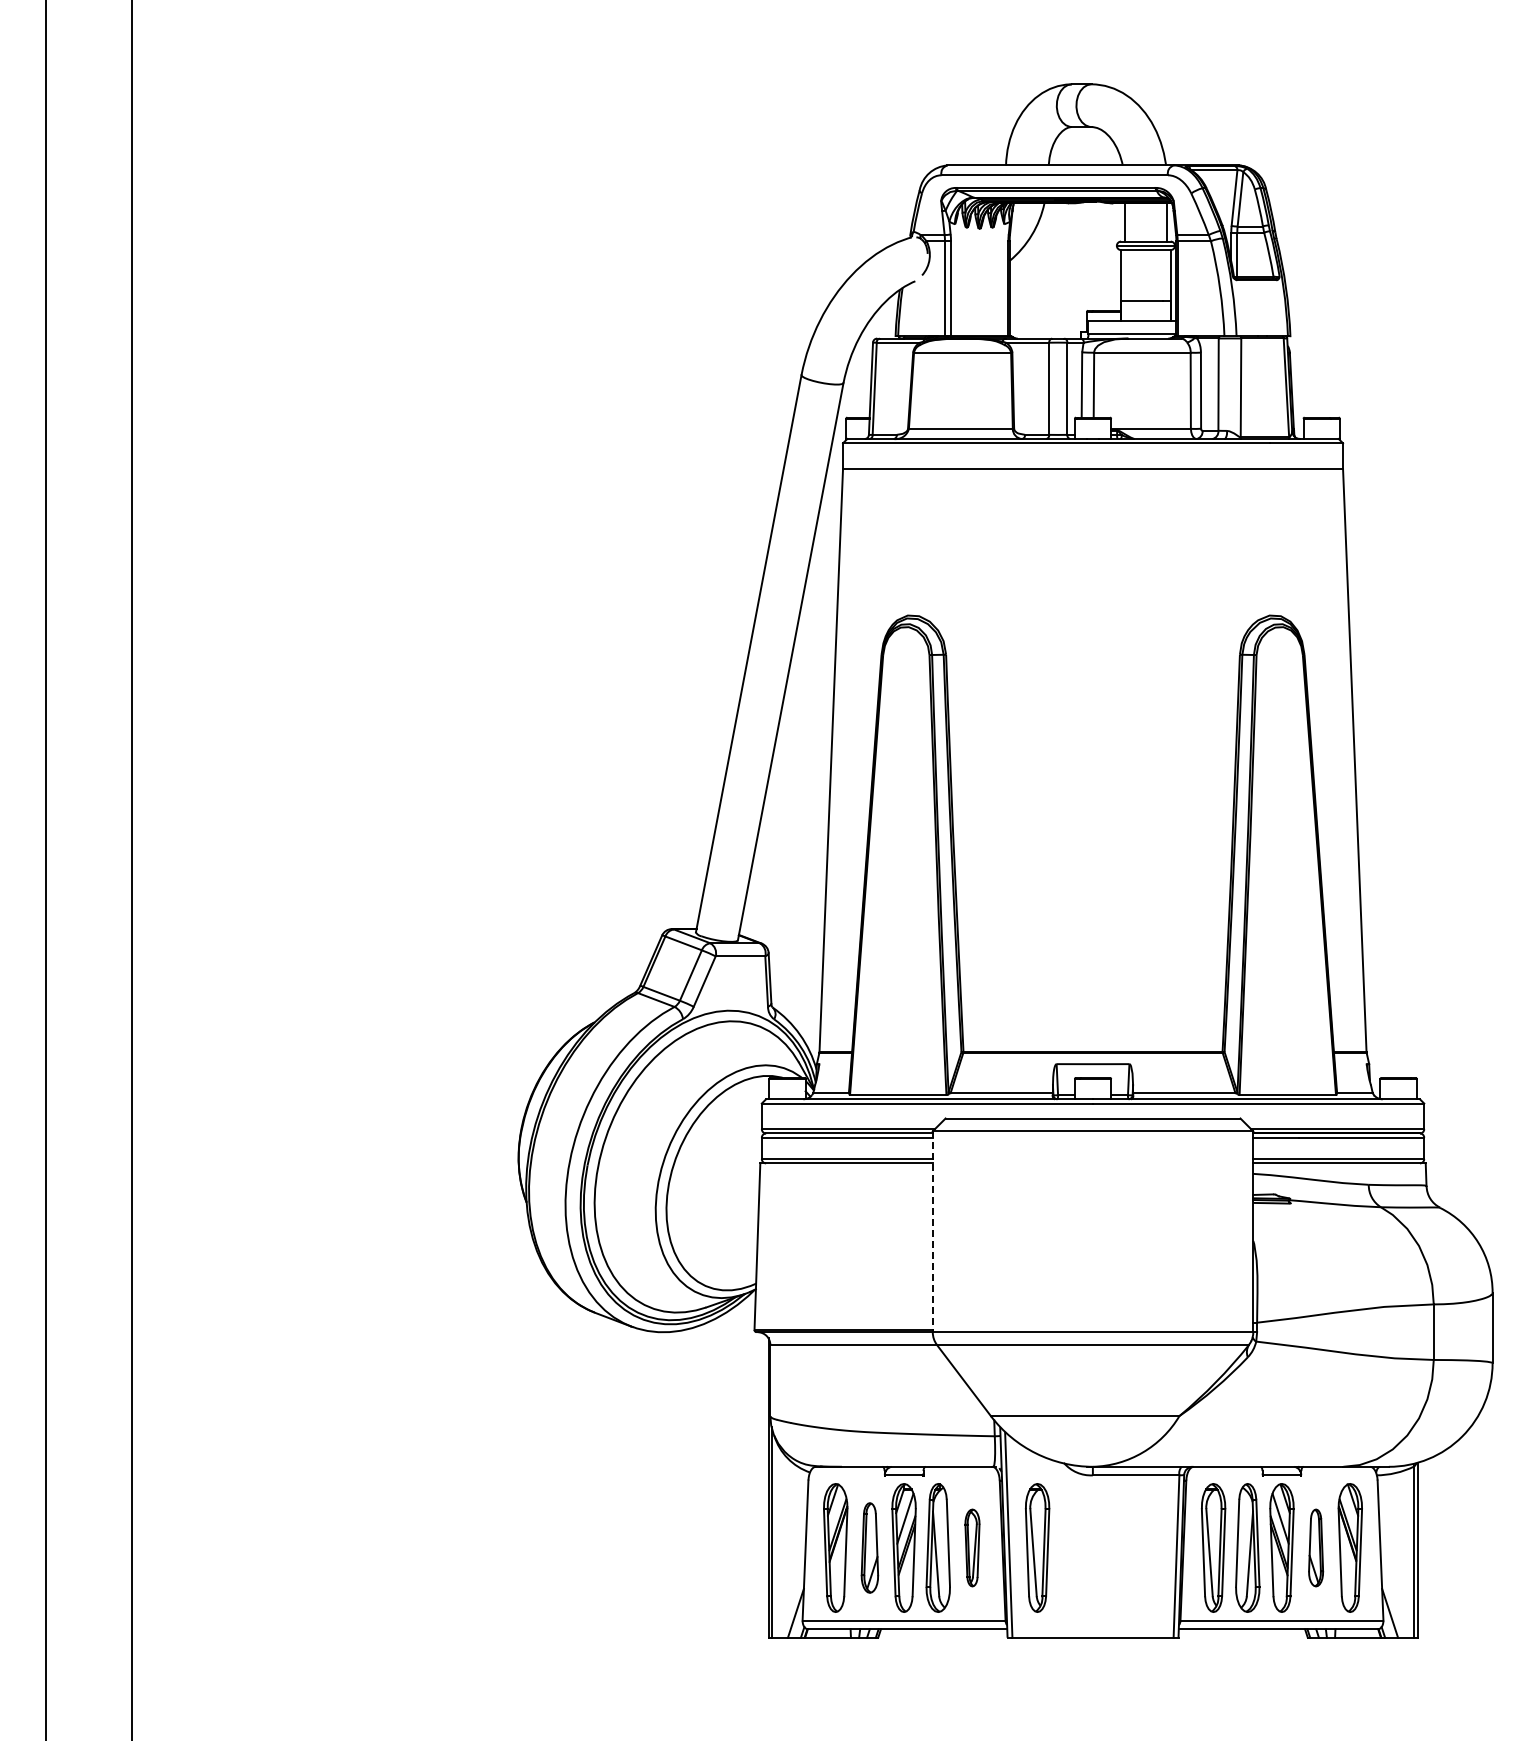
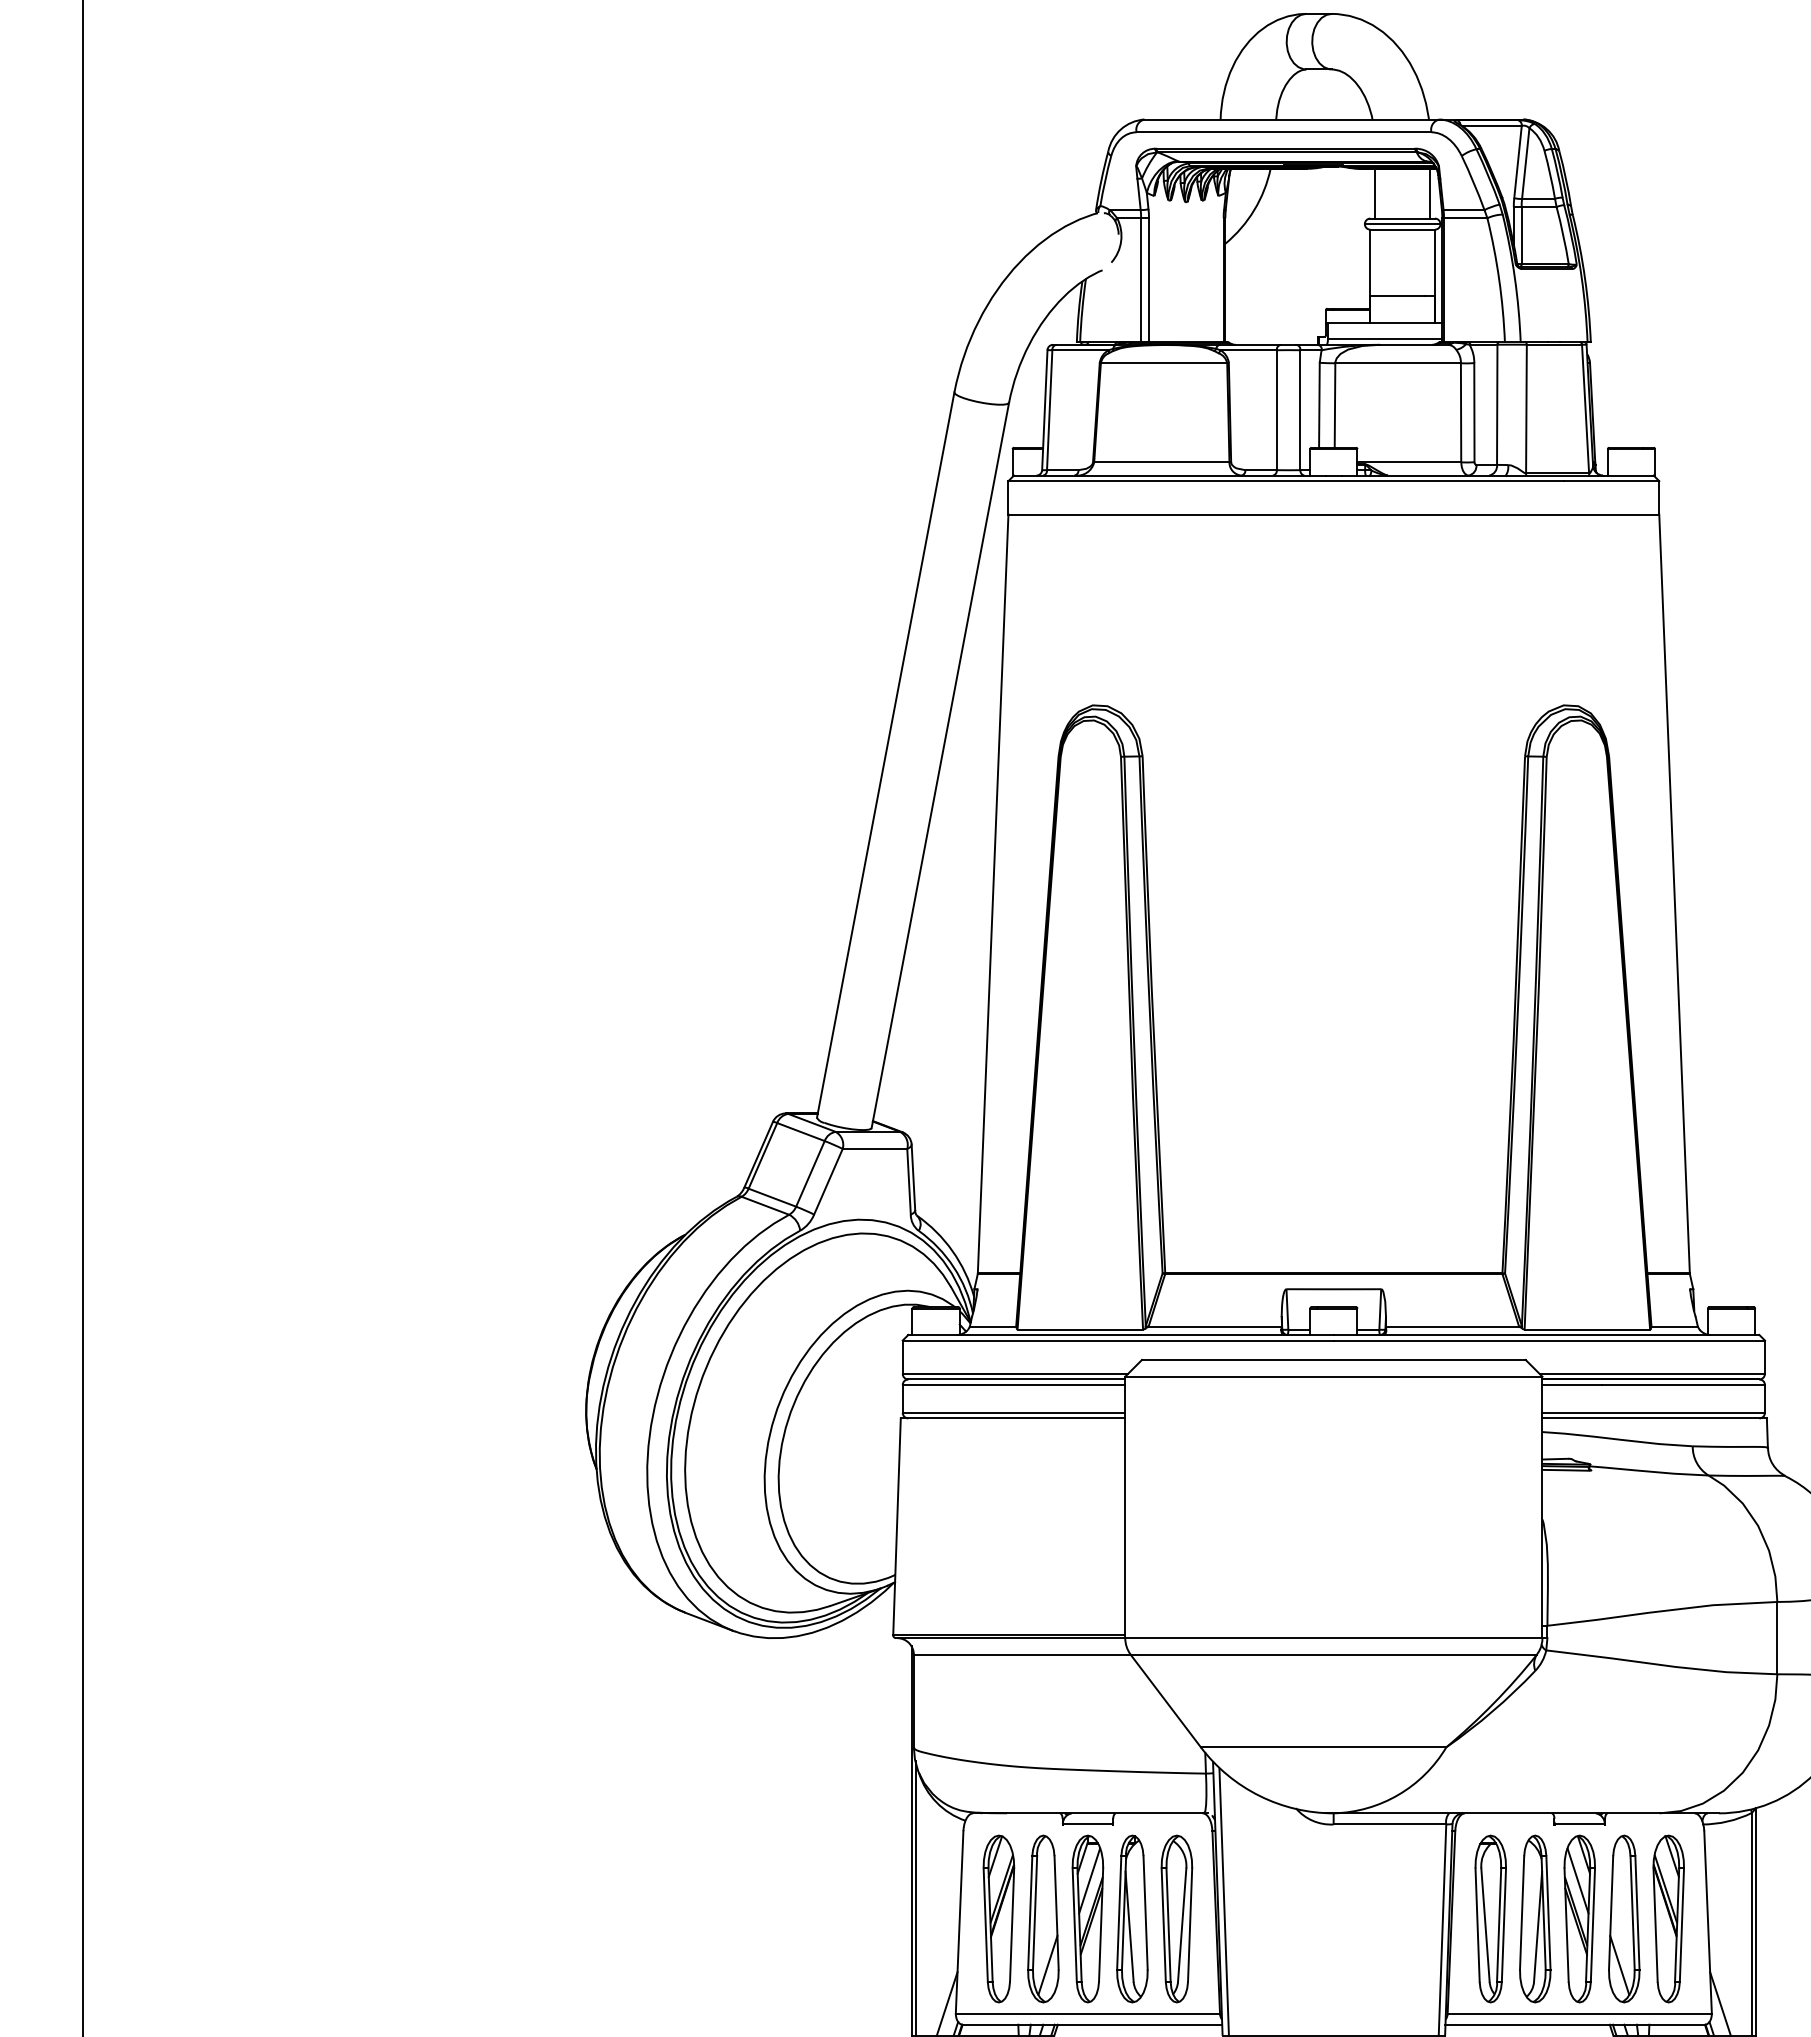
line: (932, 1232) -> (1124, 1508), dashed -> solid
part: (869, 1547) -> (1042, 1918), size x1.43
part: (972, 1547) -> (1176, 1918), size x1.67
part: (1037, 1547) -> (1261, 1918), removed
part: (1315, 1547) -> (1623, 1918), size x1.67

